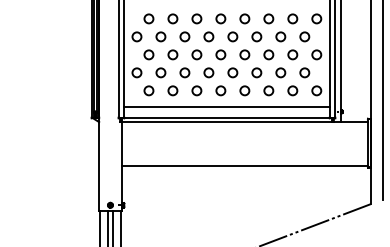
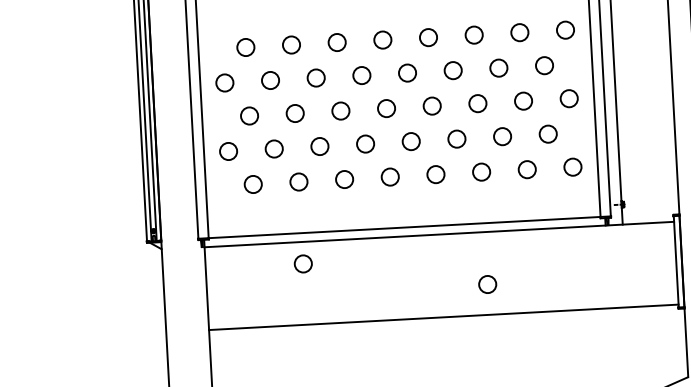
line: (226, 107) -> (402, 208), removed
circle: (172, 133) -> (302, 263), added
circle: (268, 149) -> (487, 283), added

